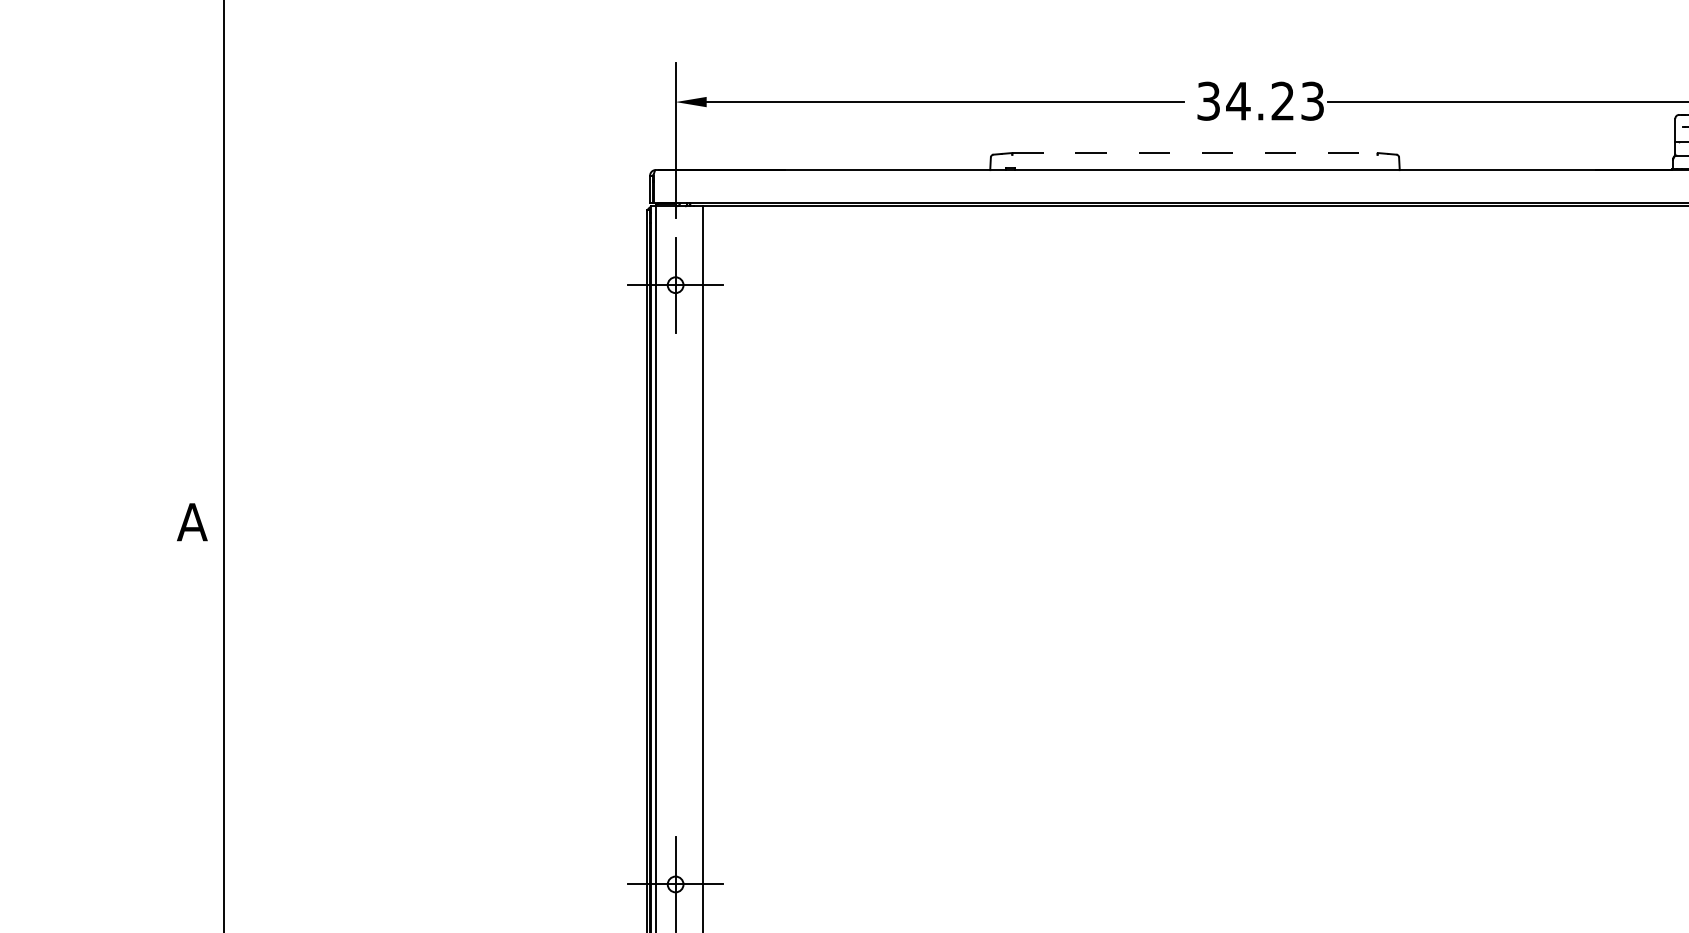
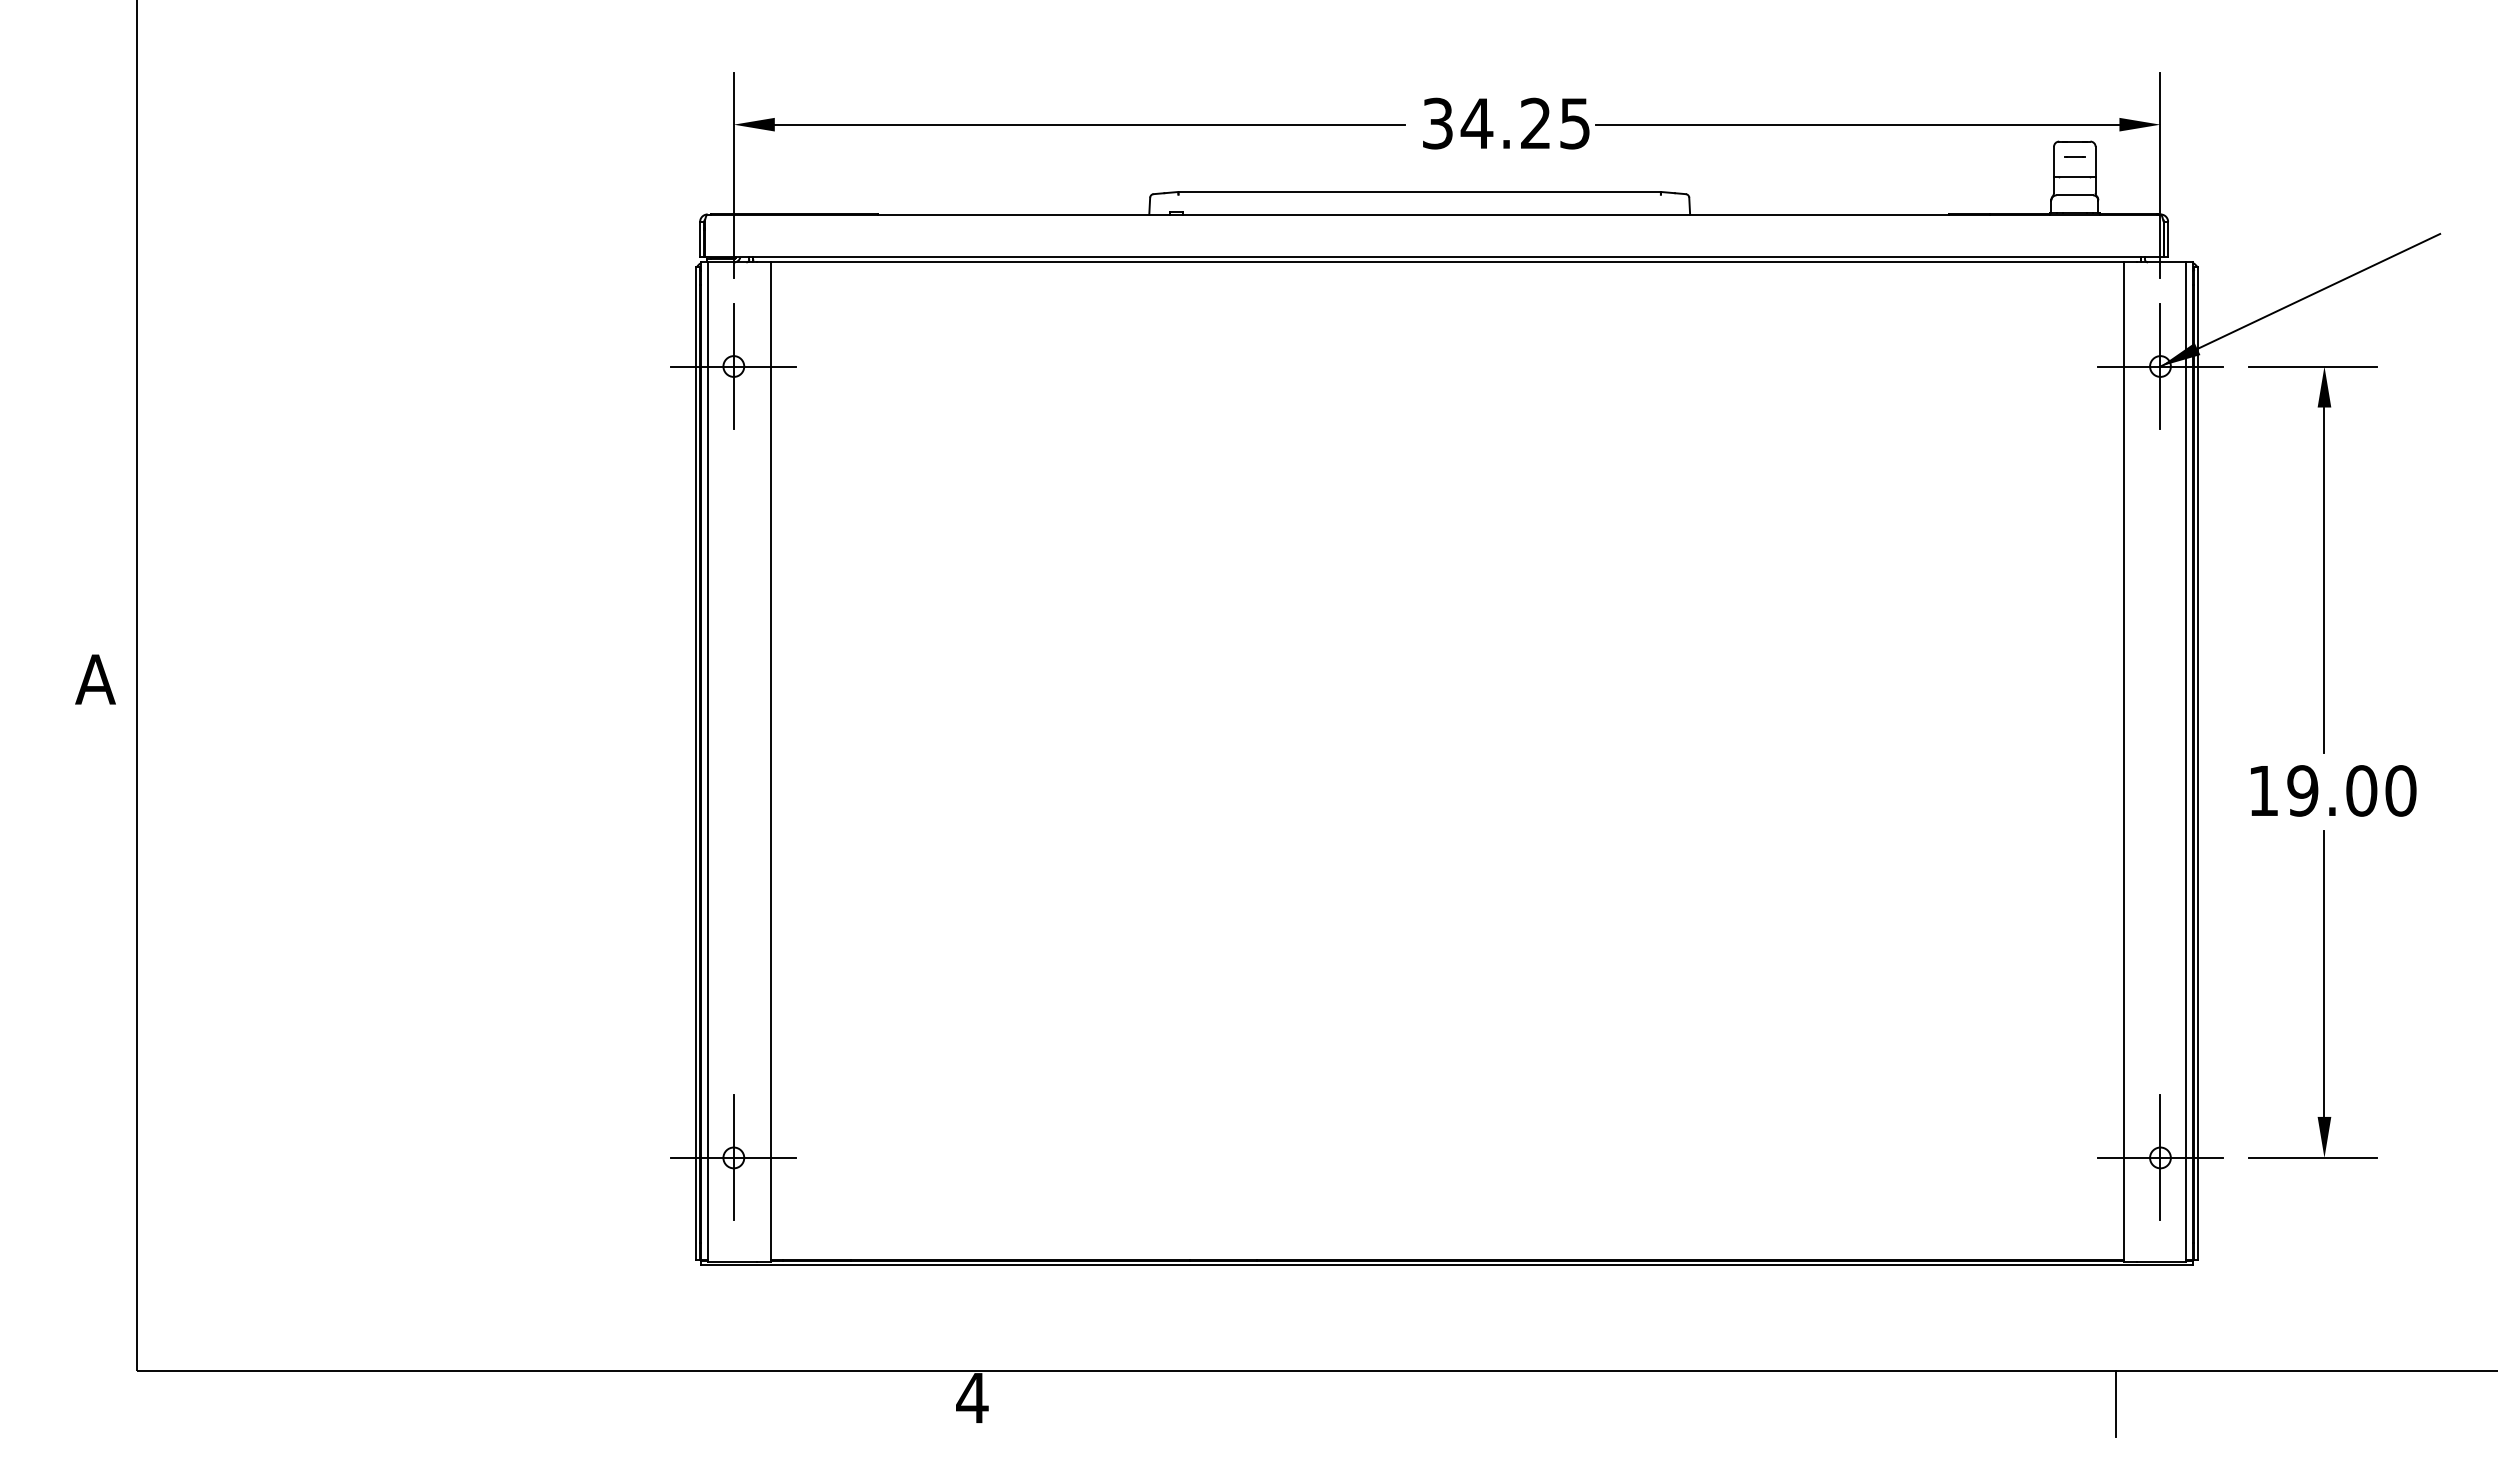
text: (1312, 100) -> (1574, 122), 34.23 -> 34.25
line: (1195, 153) -> (1420, 192), dashed -> solid

